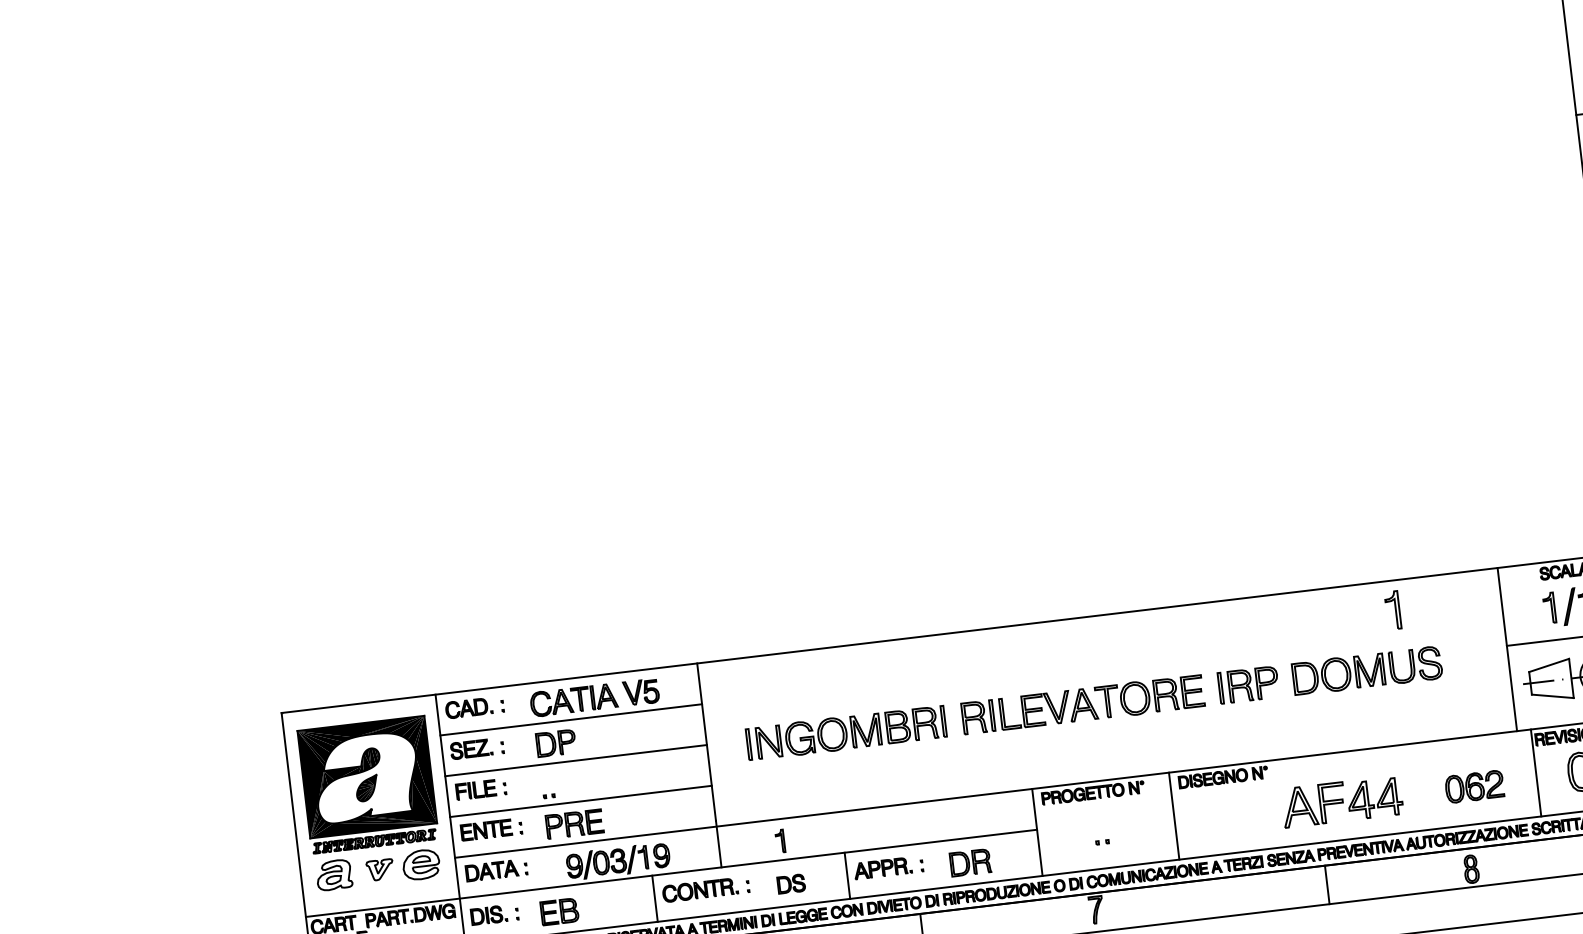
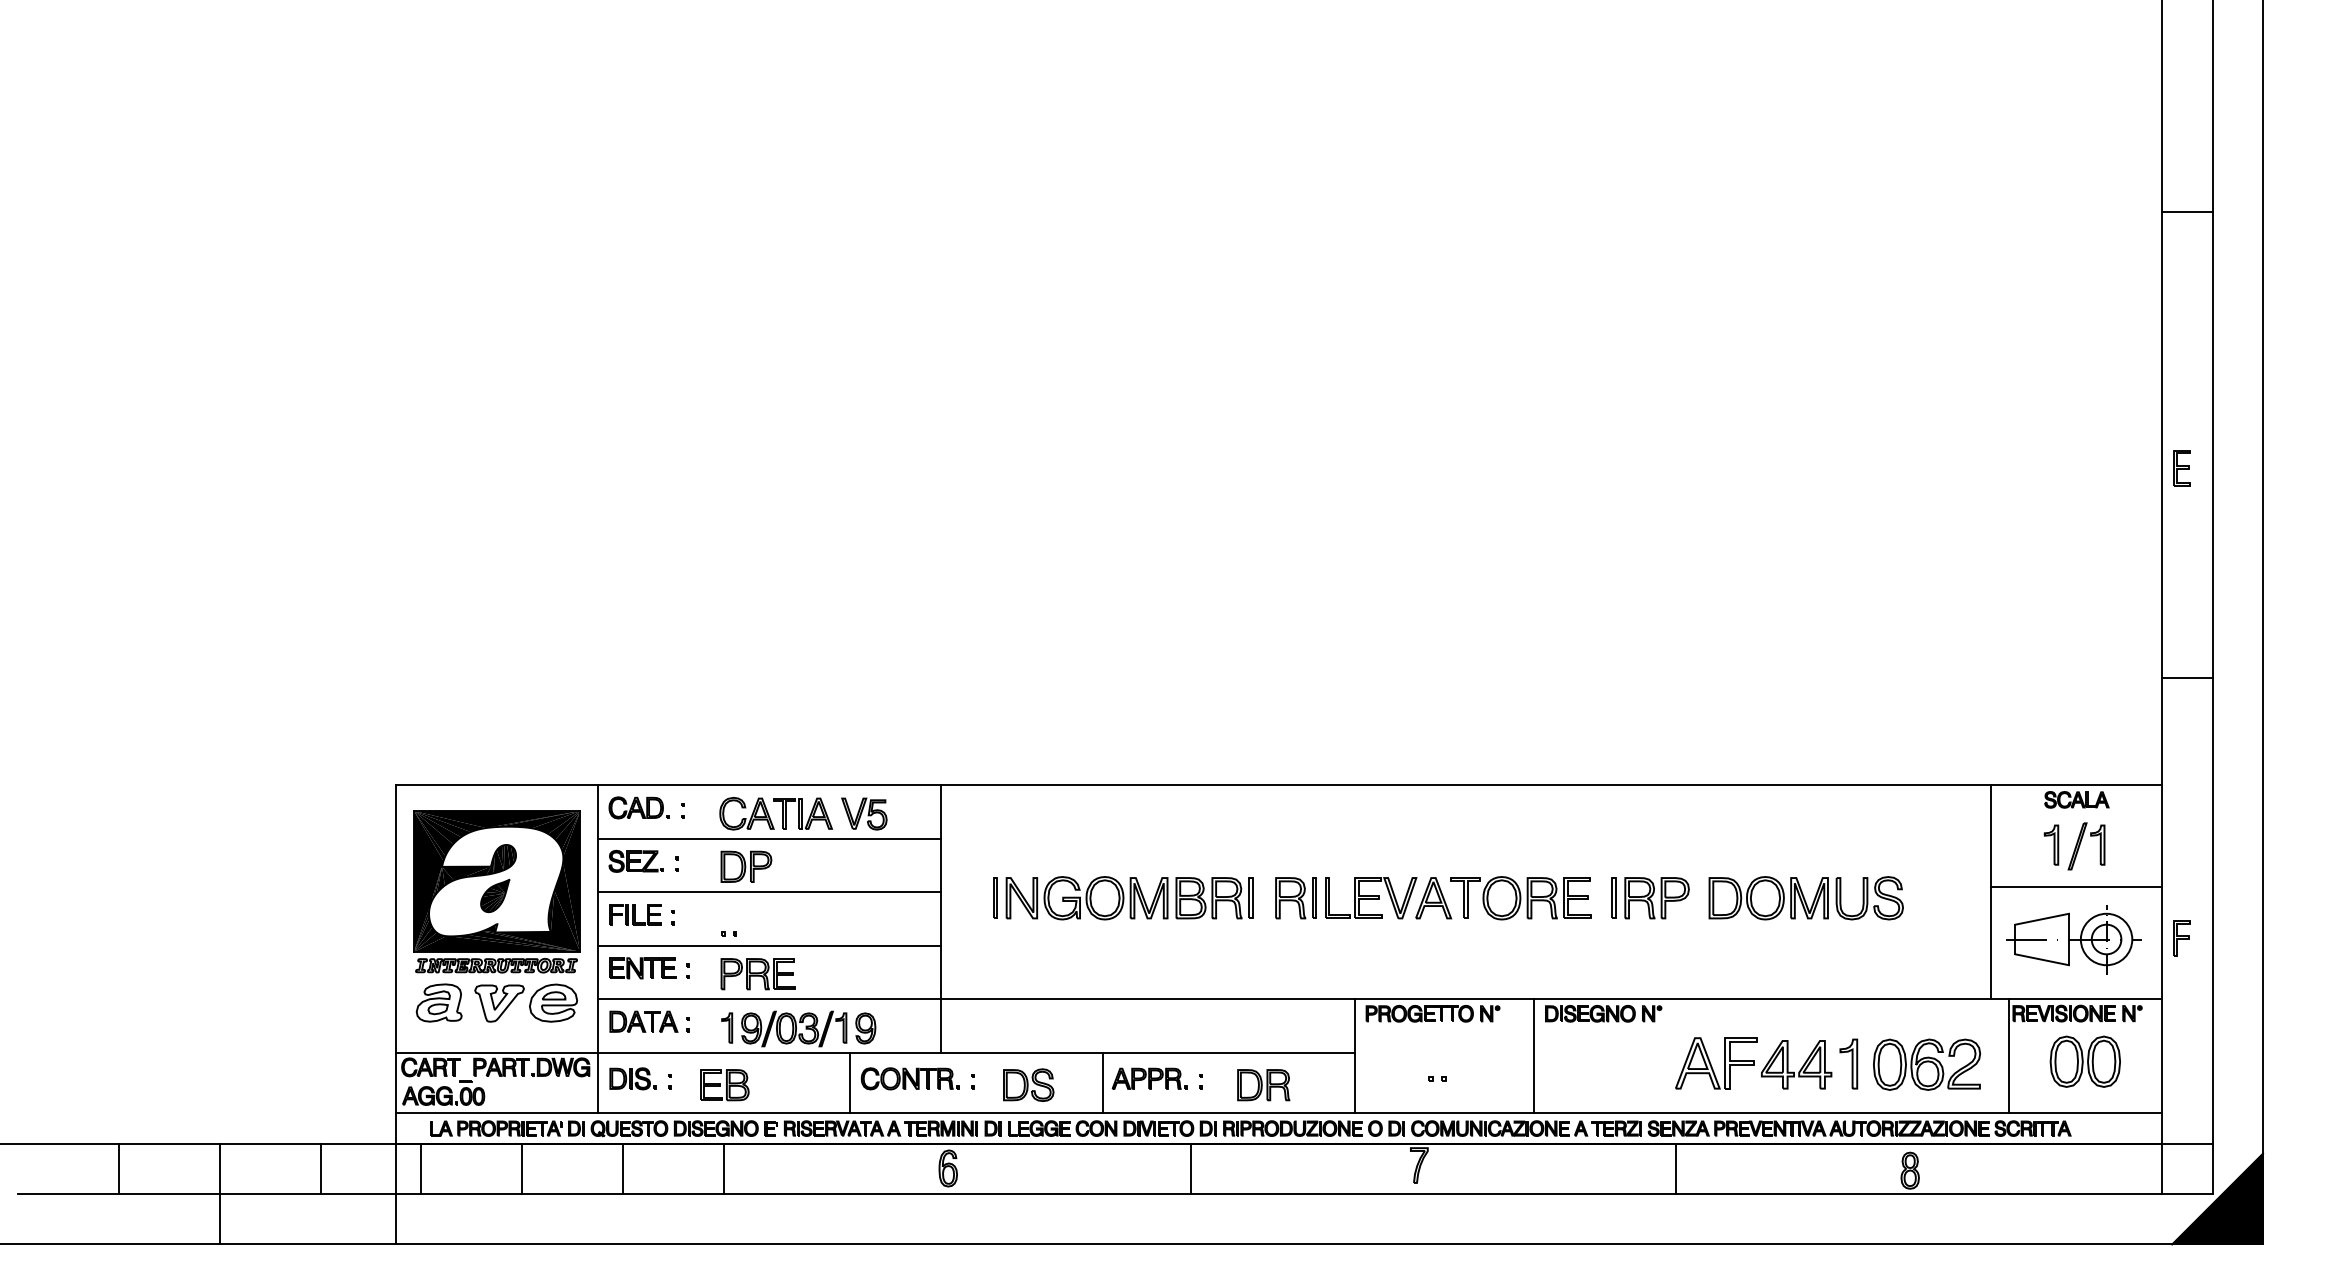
part: (1392, 610) -> (1848, 1063), moved
part: (1474, 786) -> (1927, 1064), size x1.43
part: (780, 840) -> (727, 1027), moved
part: (380, 870) -> (499, 1003), size x1.43
part: (791, 883) -> (1028, 1084), size x1.43
line: (1327, 884) -> (1676, 1168), moved

